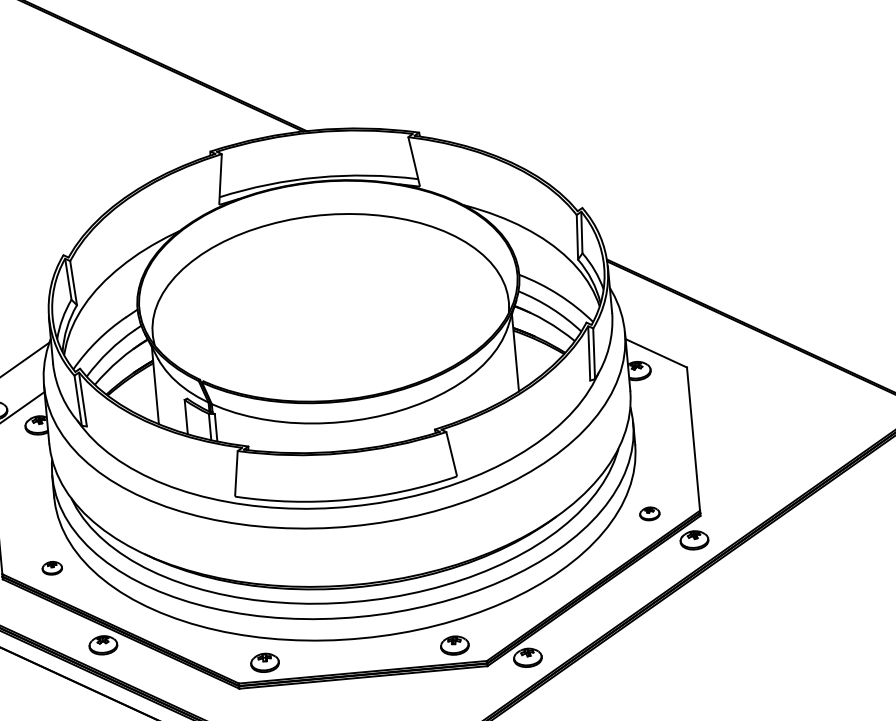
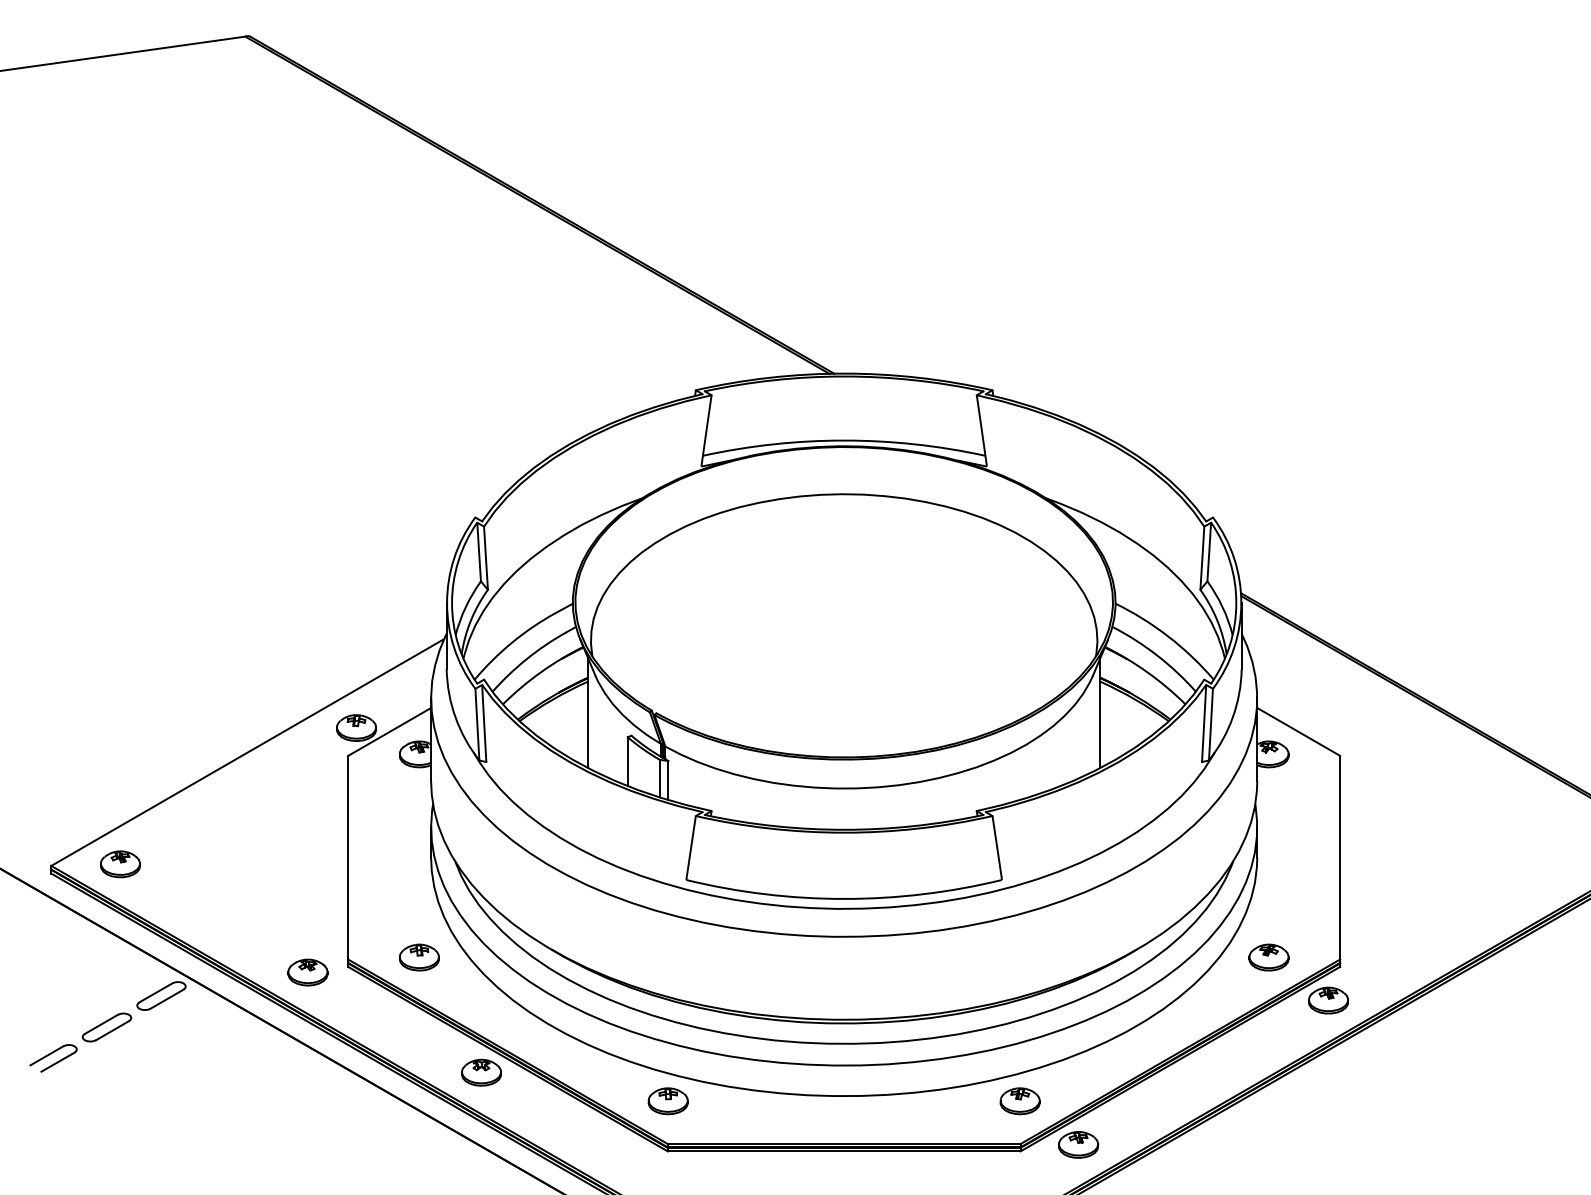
part: (649, 513) -> (1268, 957), size x1.43
part: (52, 568) -> (419, 957), size x1.43
part: (454, 645) -> (1019, 1101), moved
part: (264, 663) -> (667, 1101), moved

